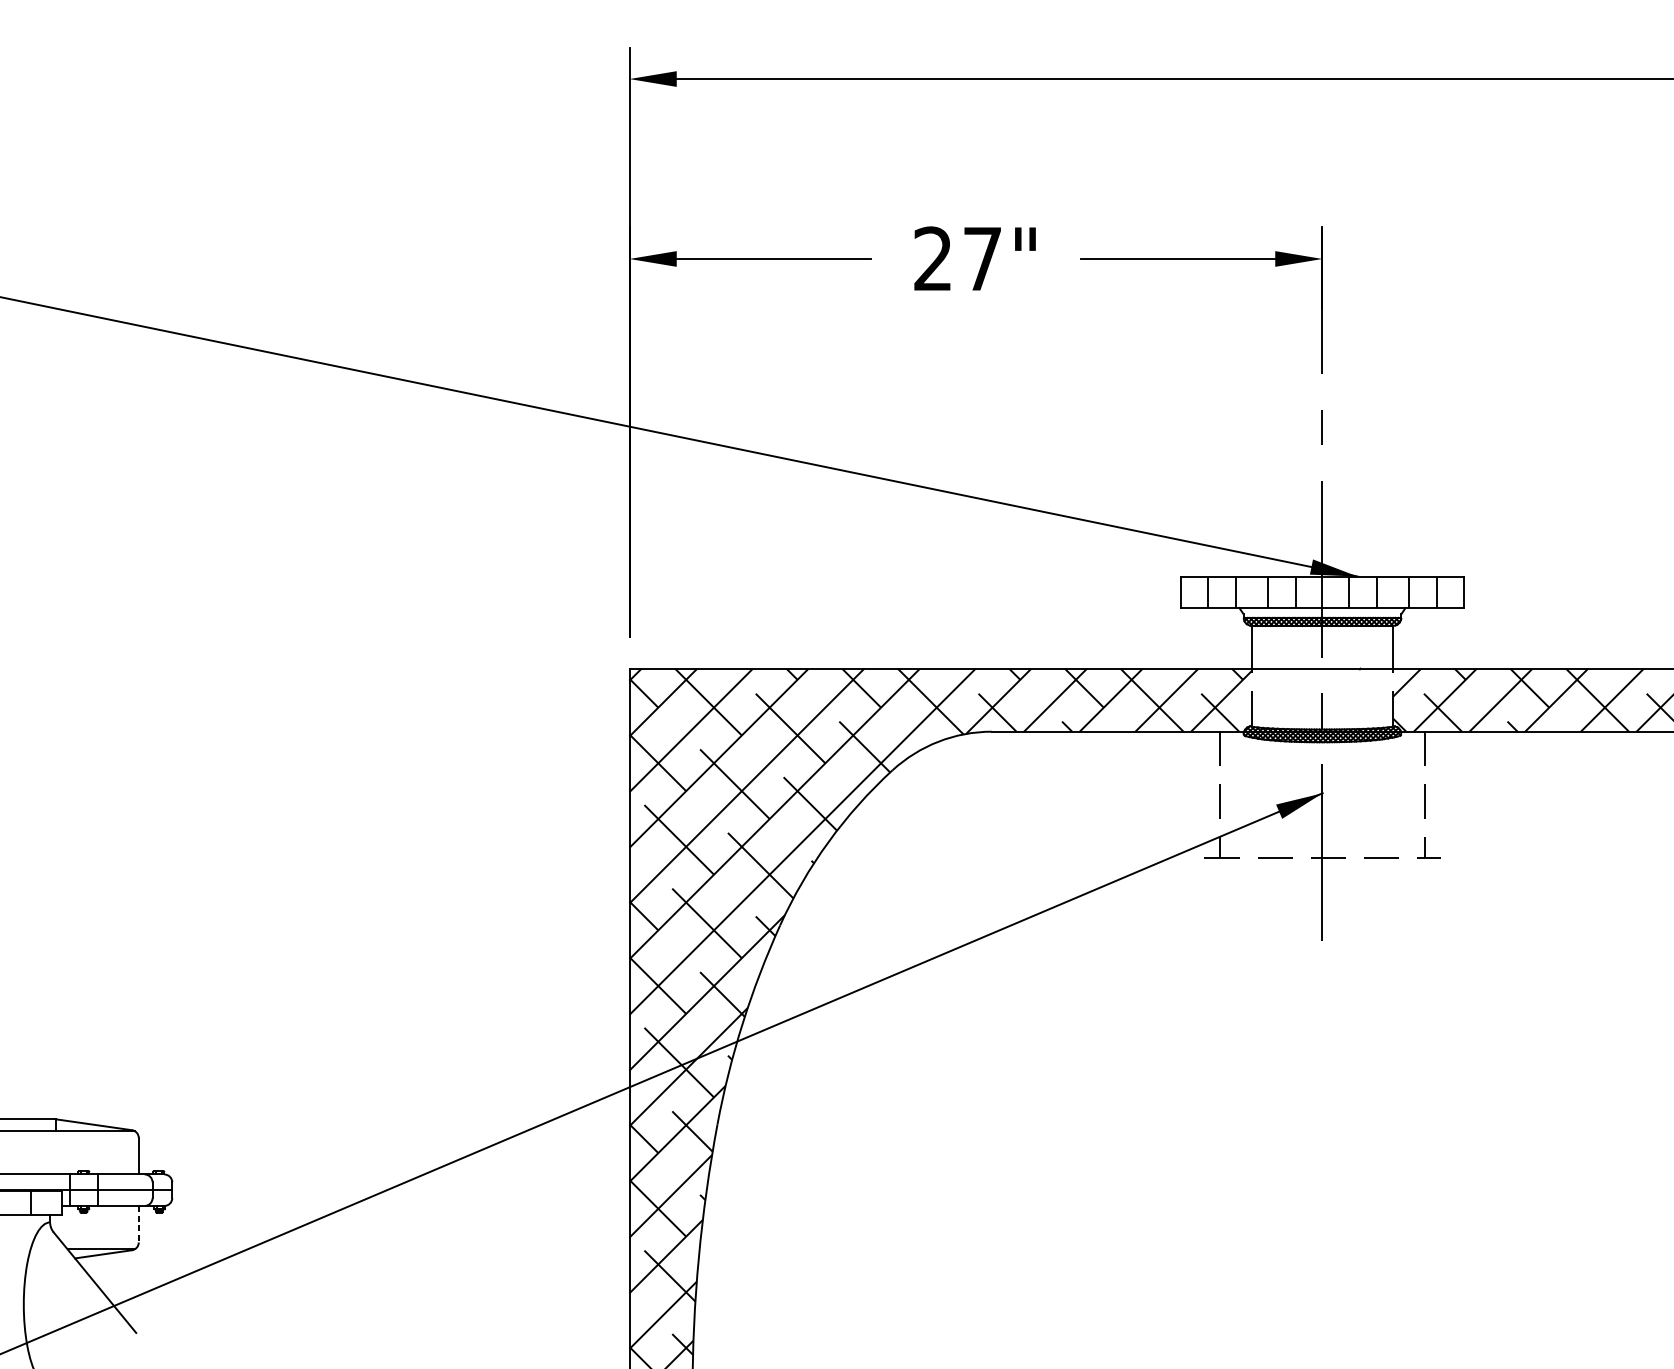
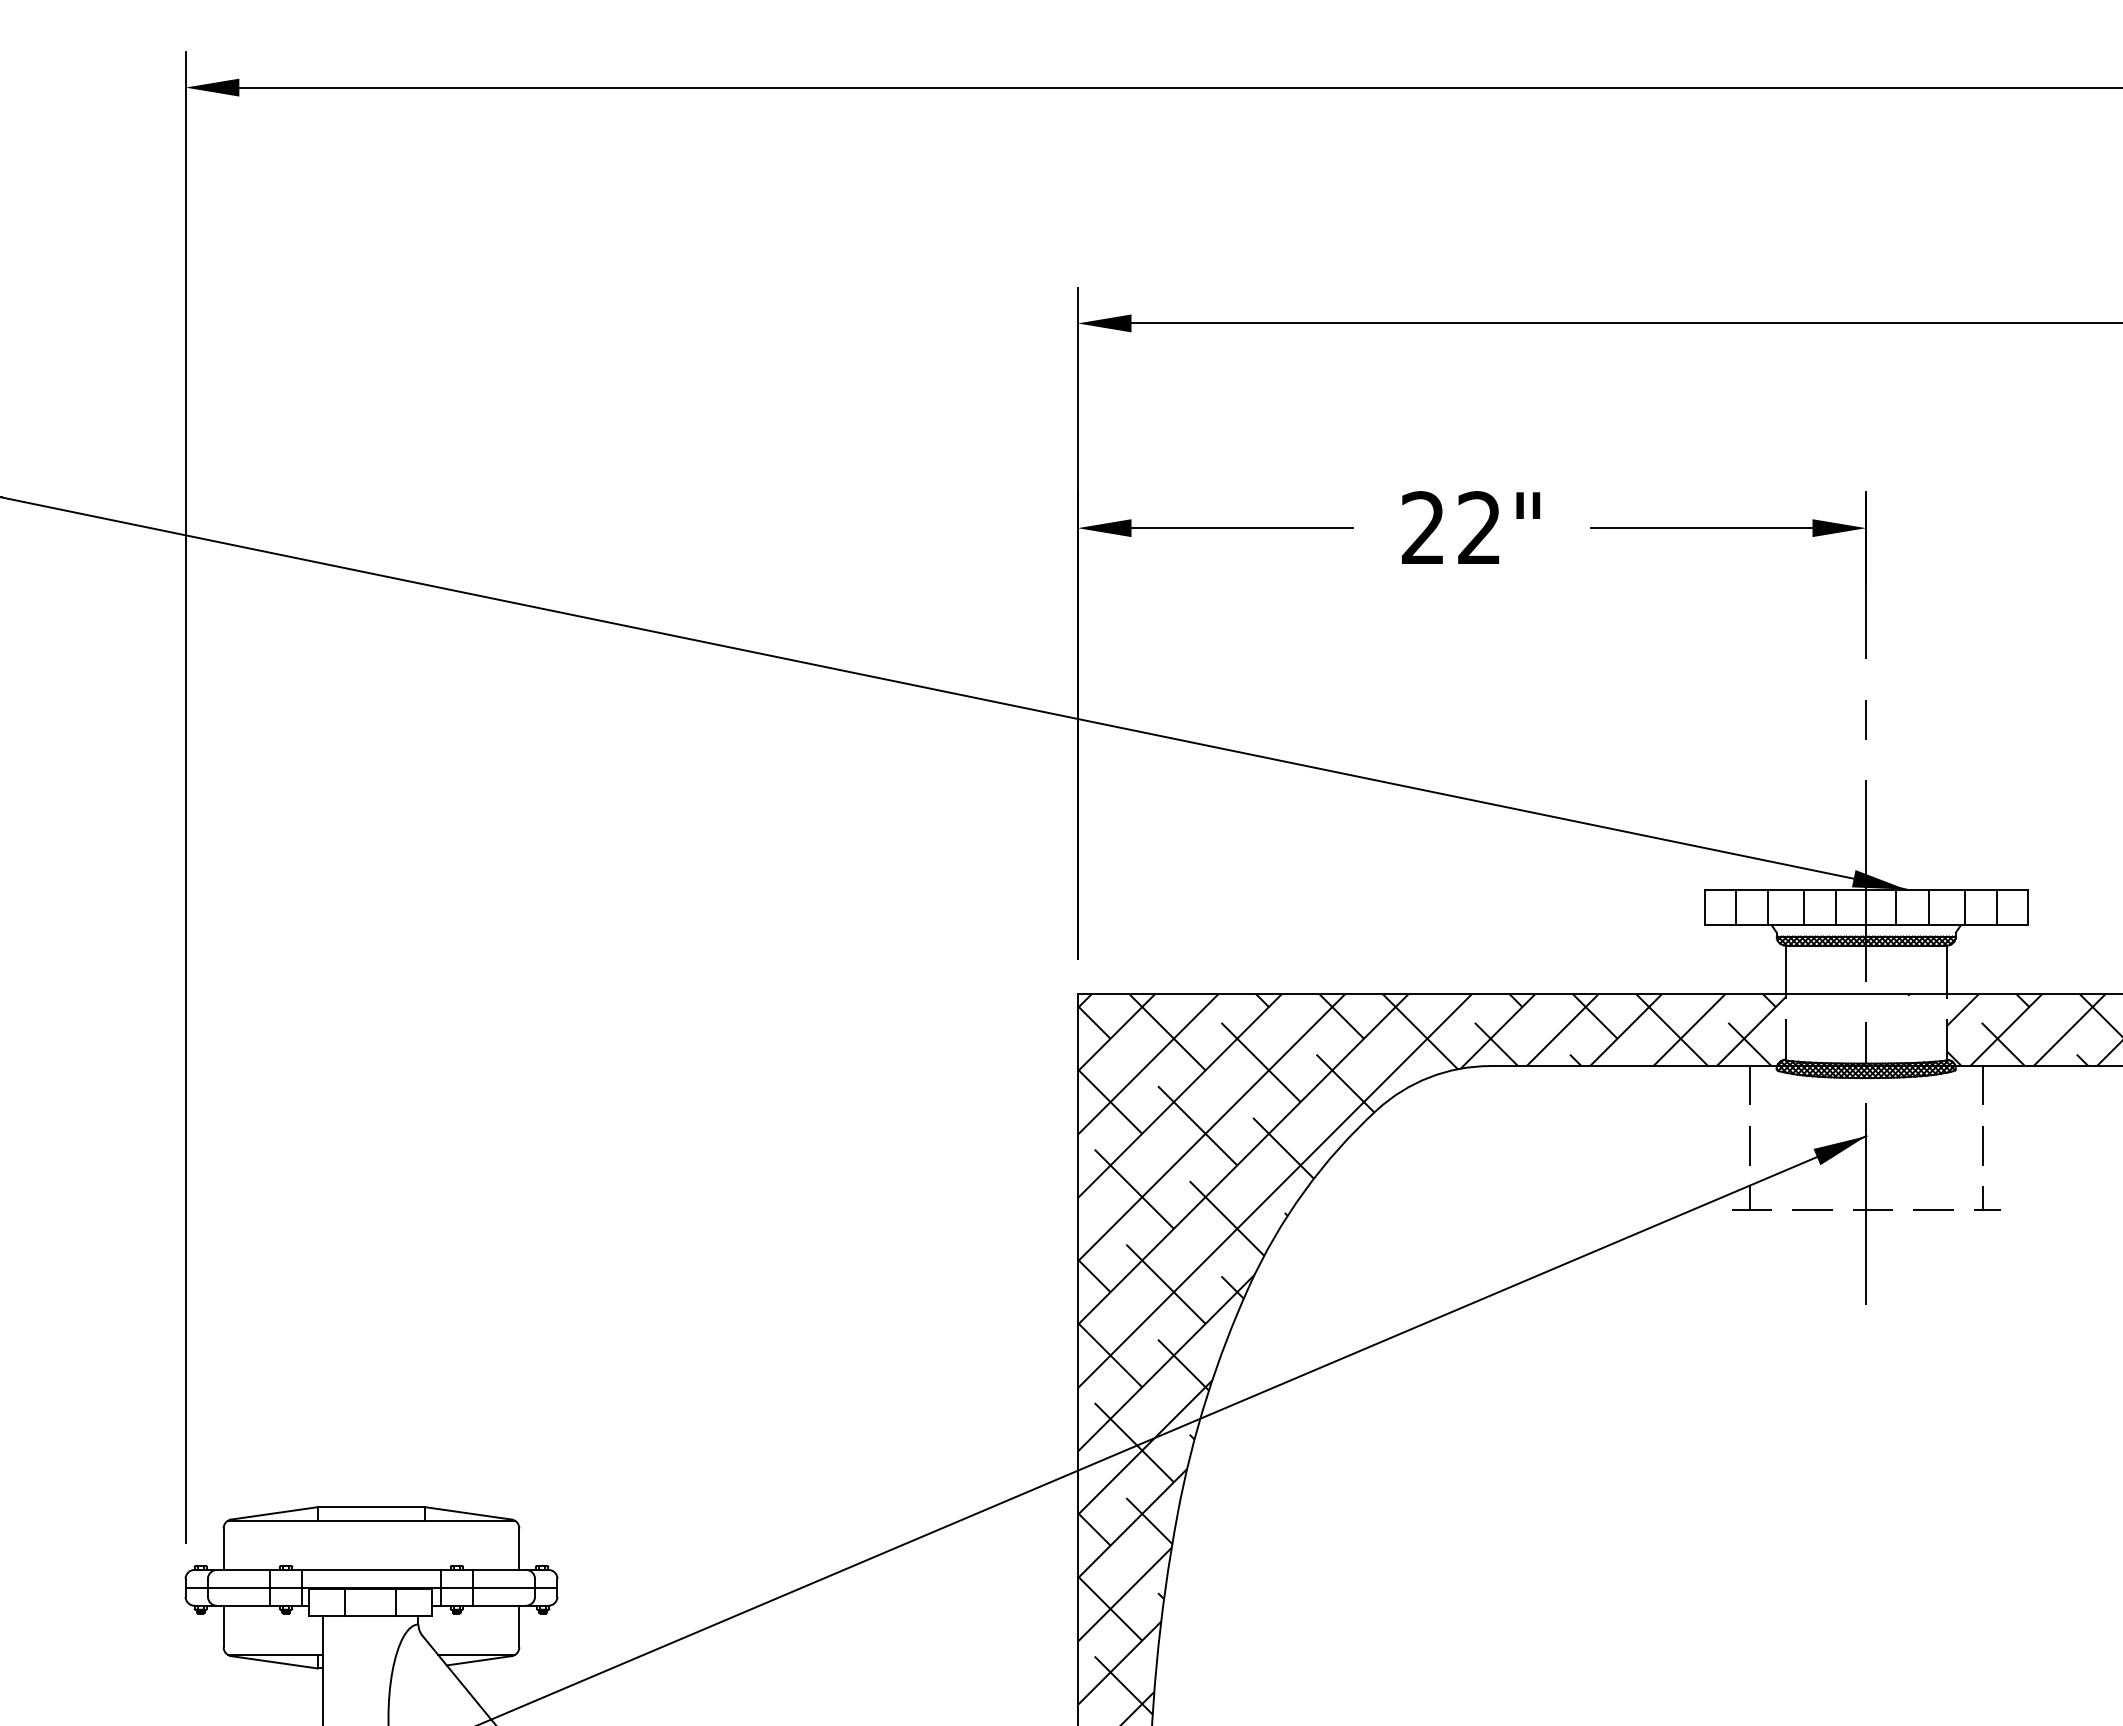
text: (982, 258) -> (1479, 527), 27" -> 22"
line: (138, 1224) -> (519, 1626), dashed -> solid

